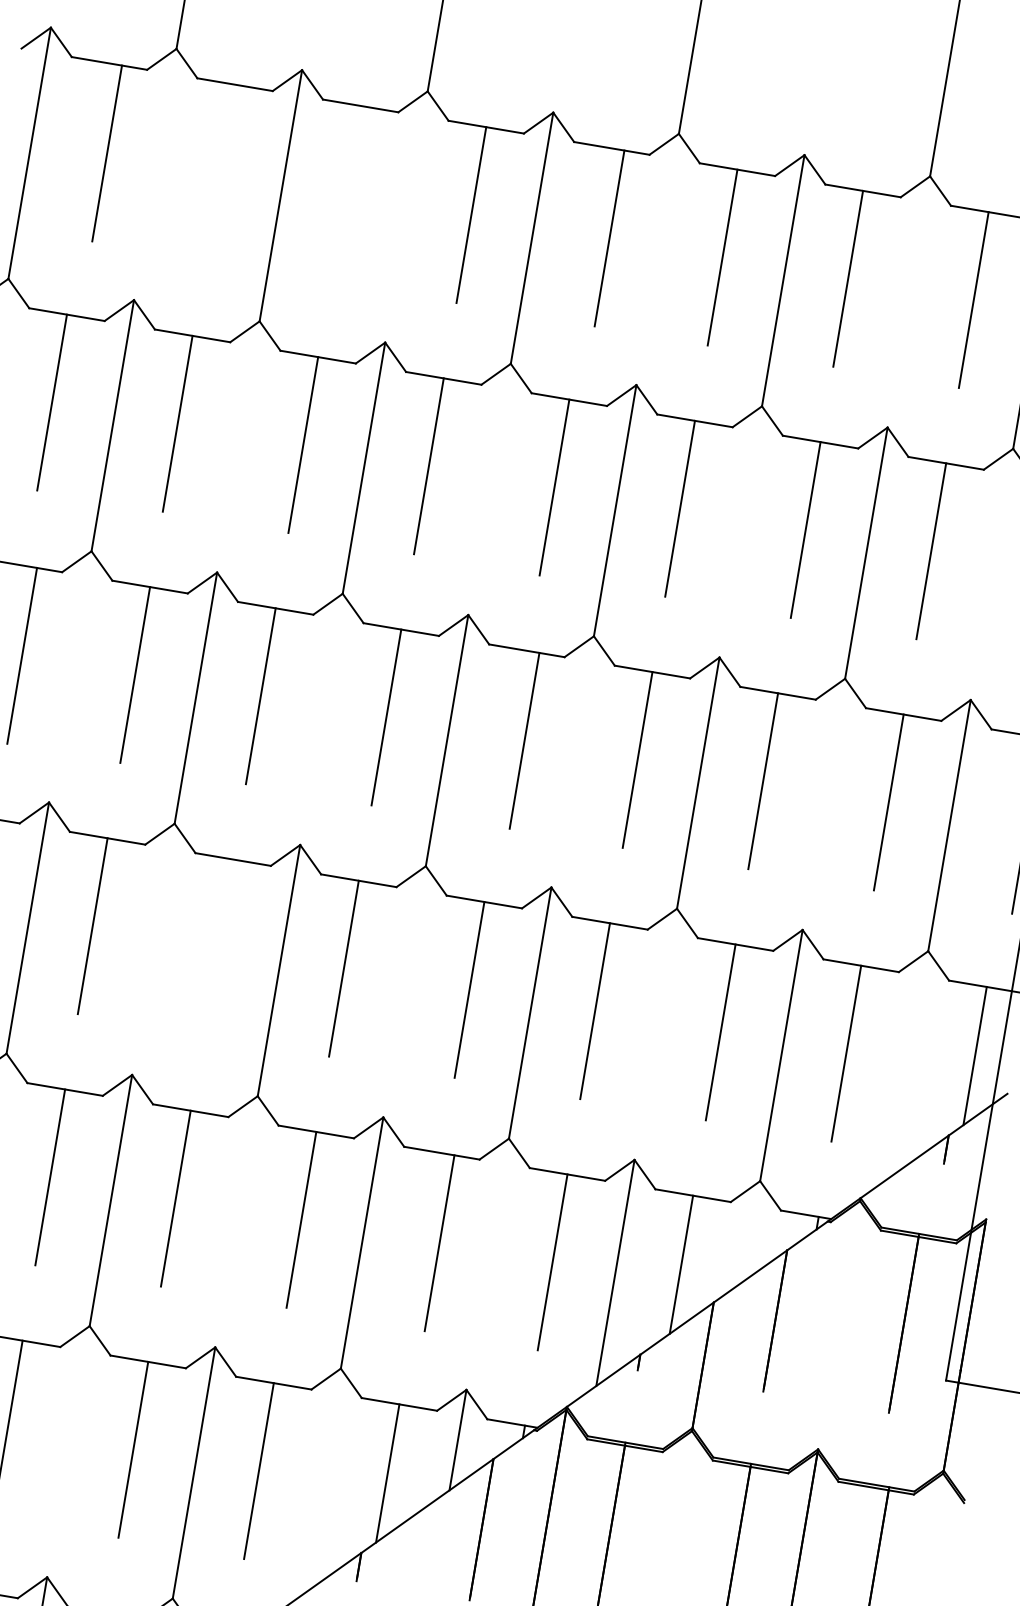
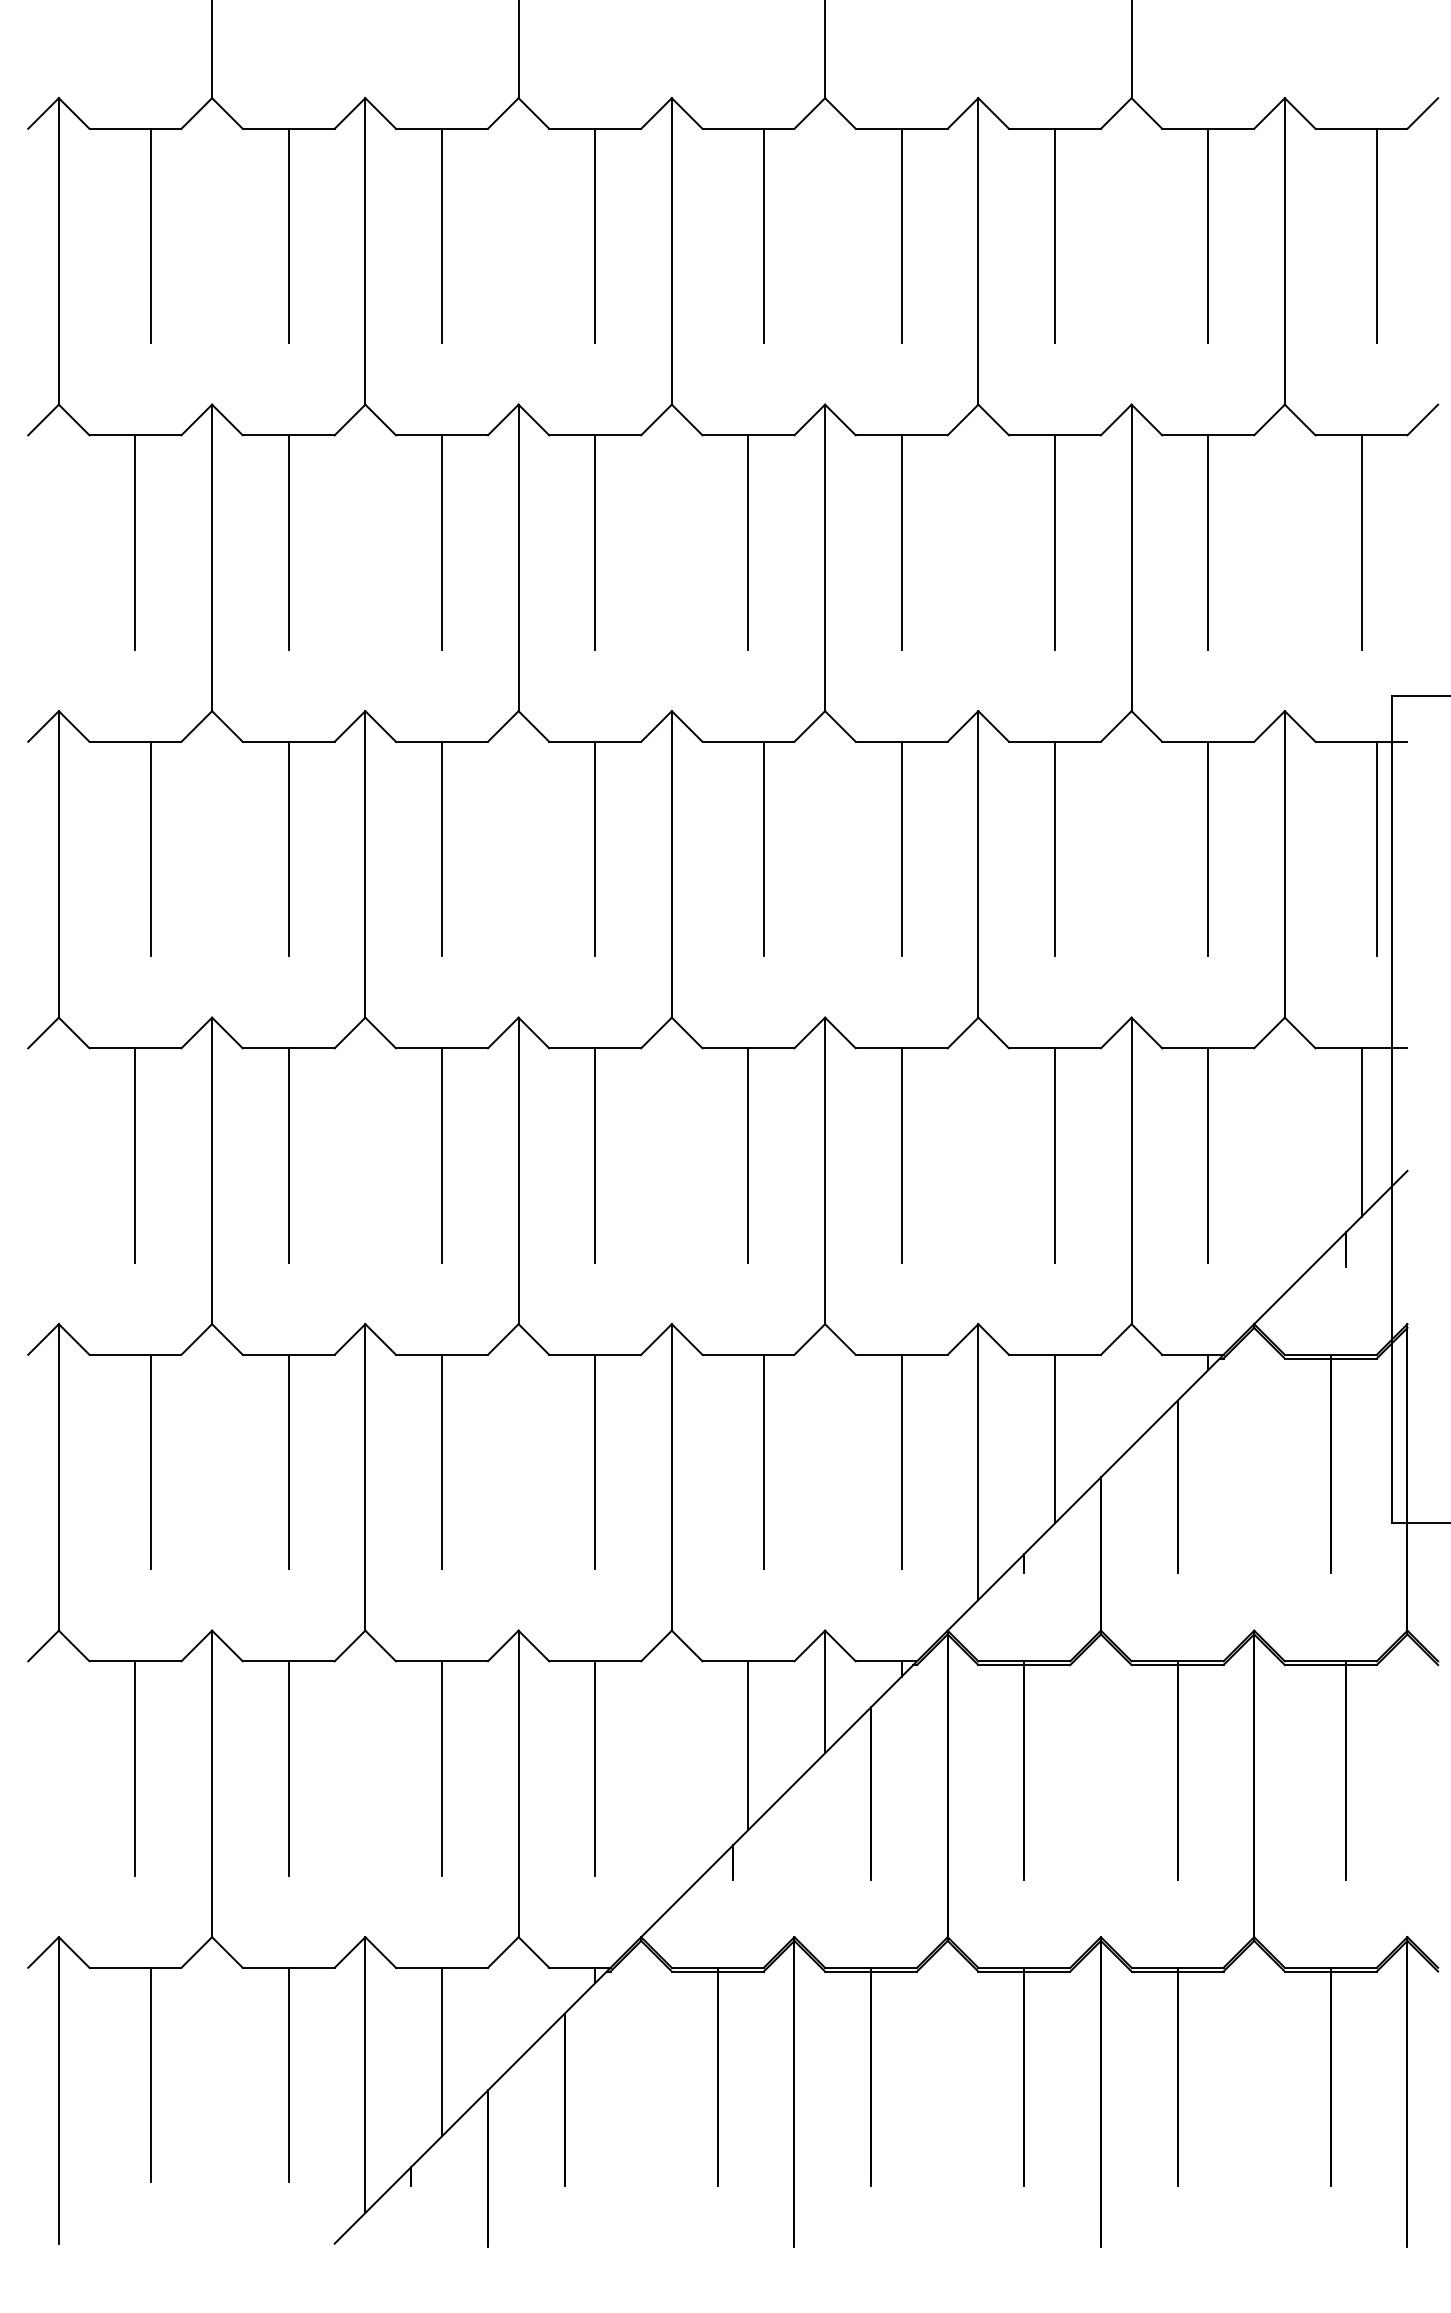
line: (220, 172) -> (288, 235), added
line: (345, 193) -> (441, 235), added
line: (217, 947) -> (441, 1155), added

